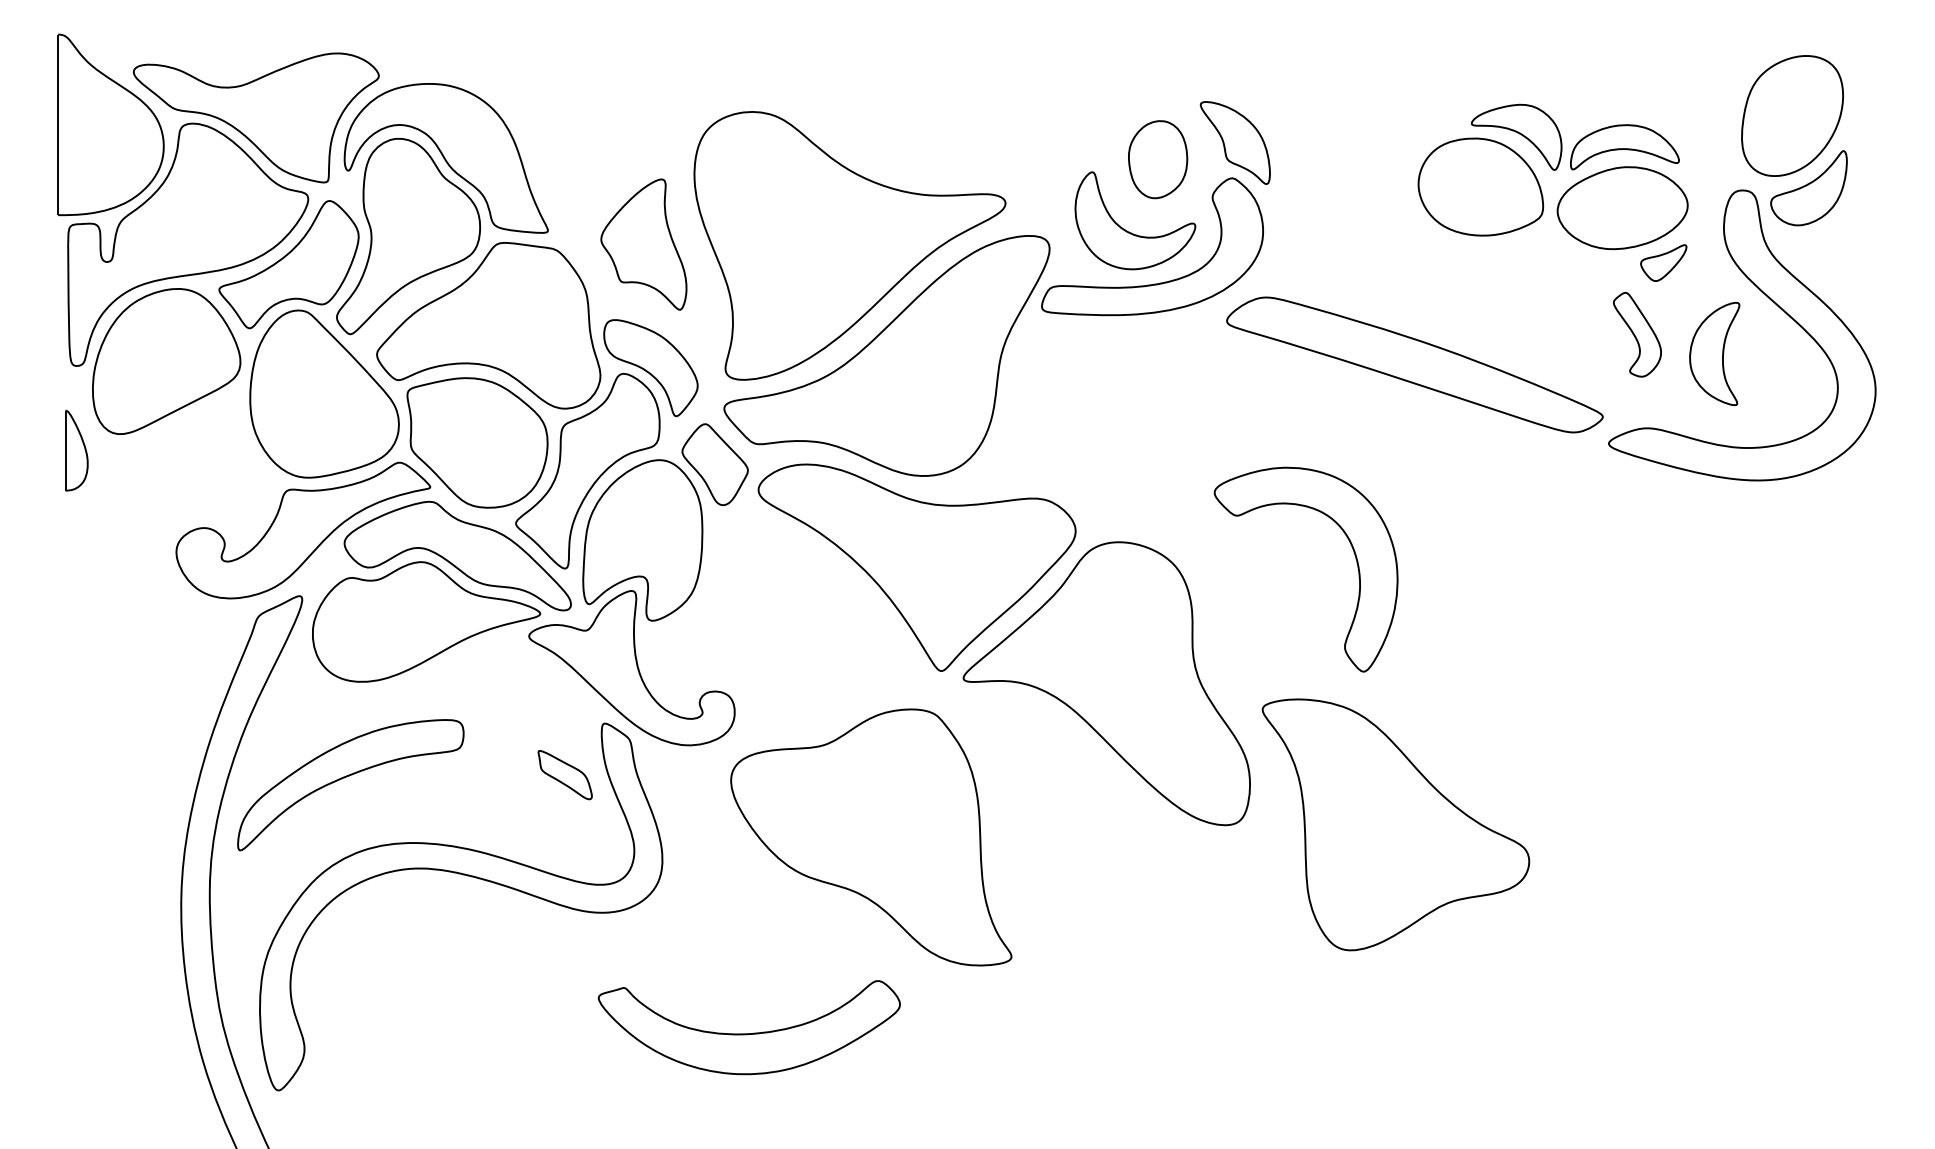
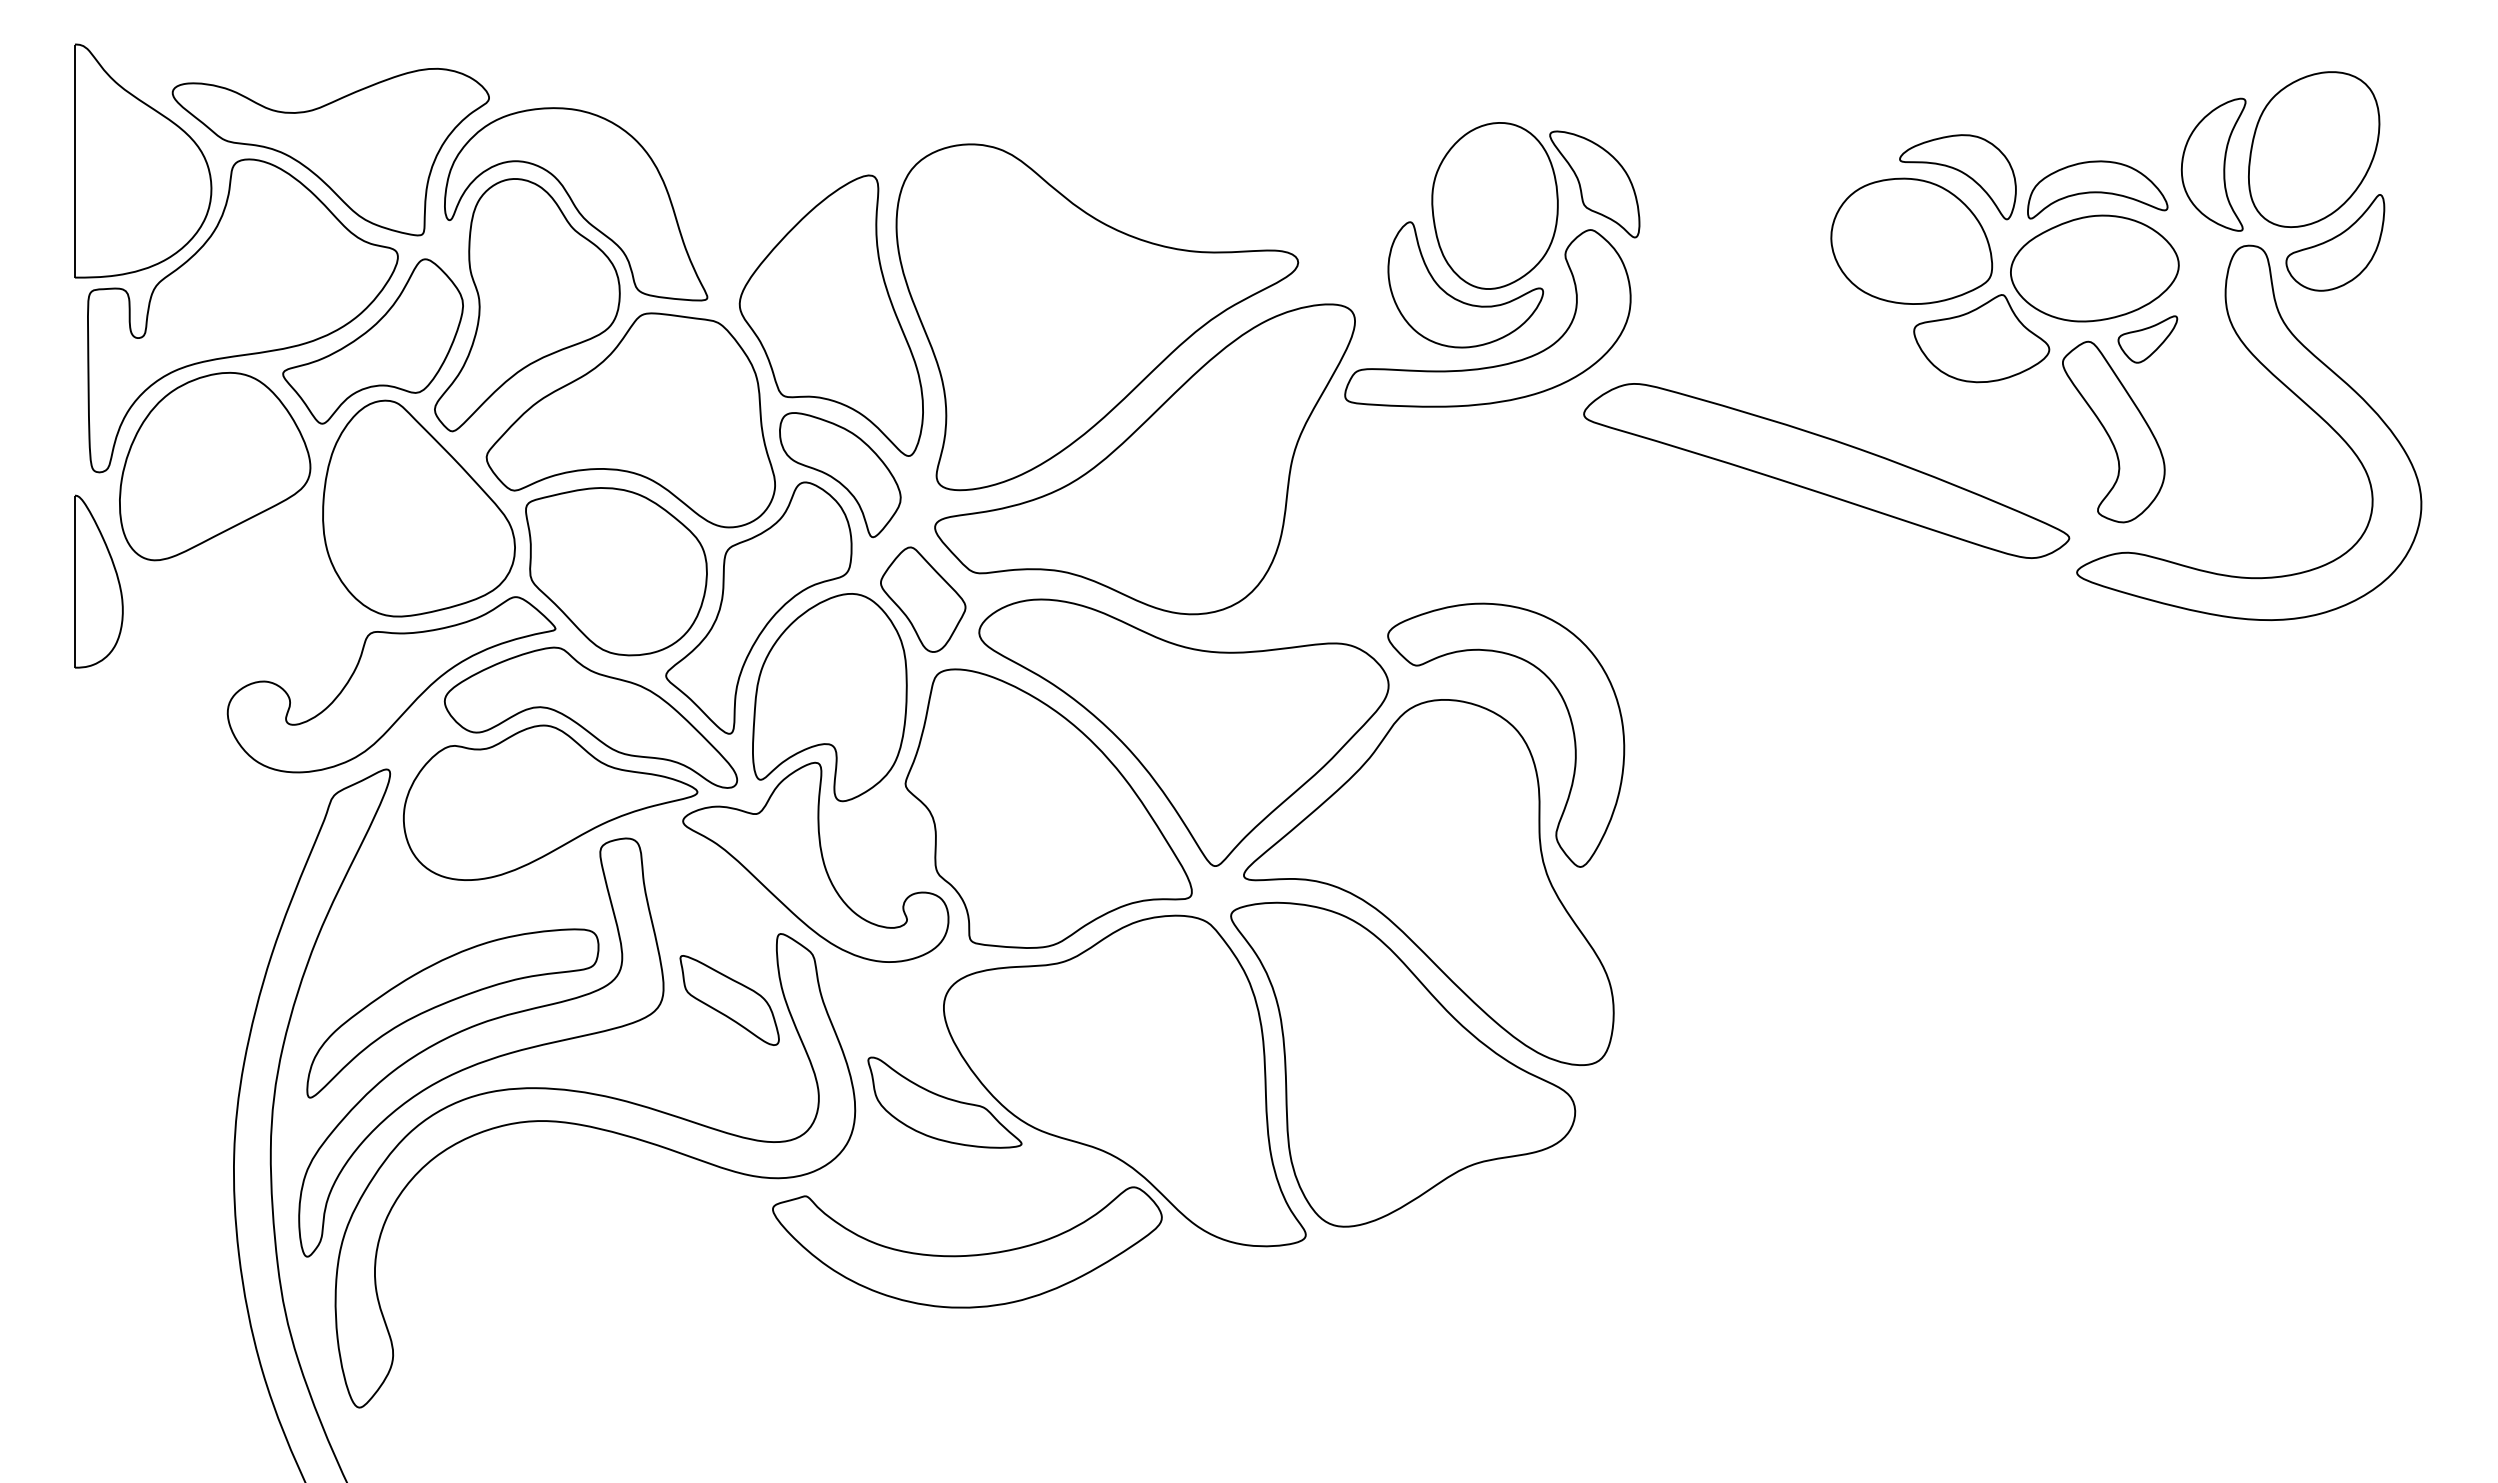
part: (1157, 159) -> (1494, 205), size x1.67
part: (643, 244) -> (830, 315), size x1.67
part: (1534, 262) -> (1981, 338), added
part: (1637, 334) -> (2113, 431), size x1.67
part: (1714, 353) -> (2213, 164), moved
part: (76, 450) -> (98, 581), size x1.67
part: (1353, 552) -> (1567, 712), moved
part: (812, 626) -> (1048, 808), added
part: (565, 775) -> (729, 1000), size x1.43
part: (372, 811) -> (481, 1047), added
part: (1396, 824) -> (1403, 1064), moved
part: (731, 854) -> (944, 1102), added
part: (749, 1033) -> (967, 1254), moved

